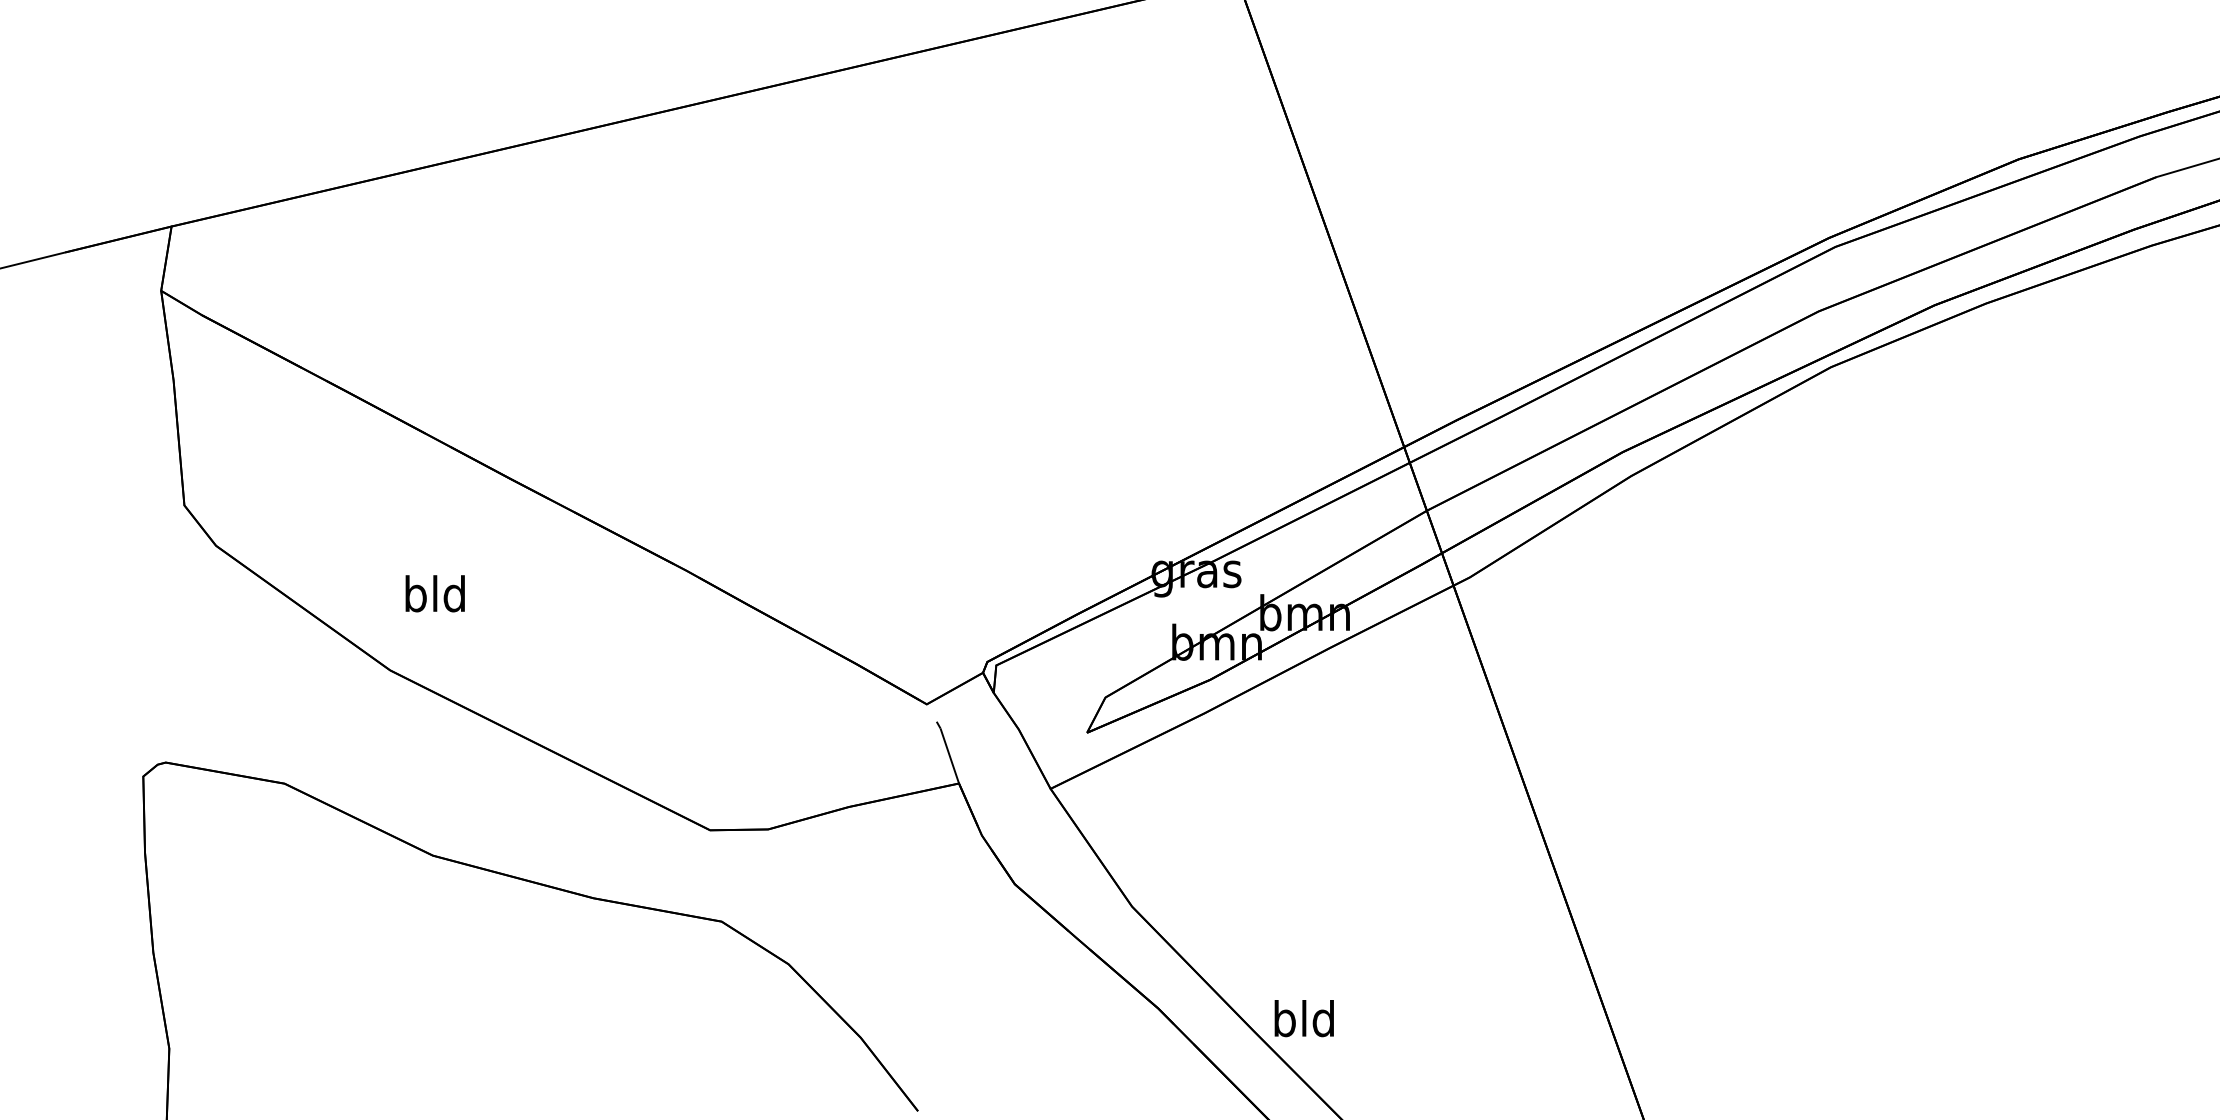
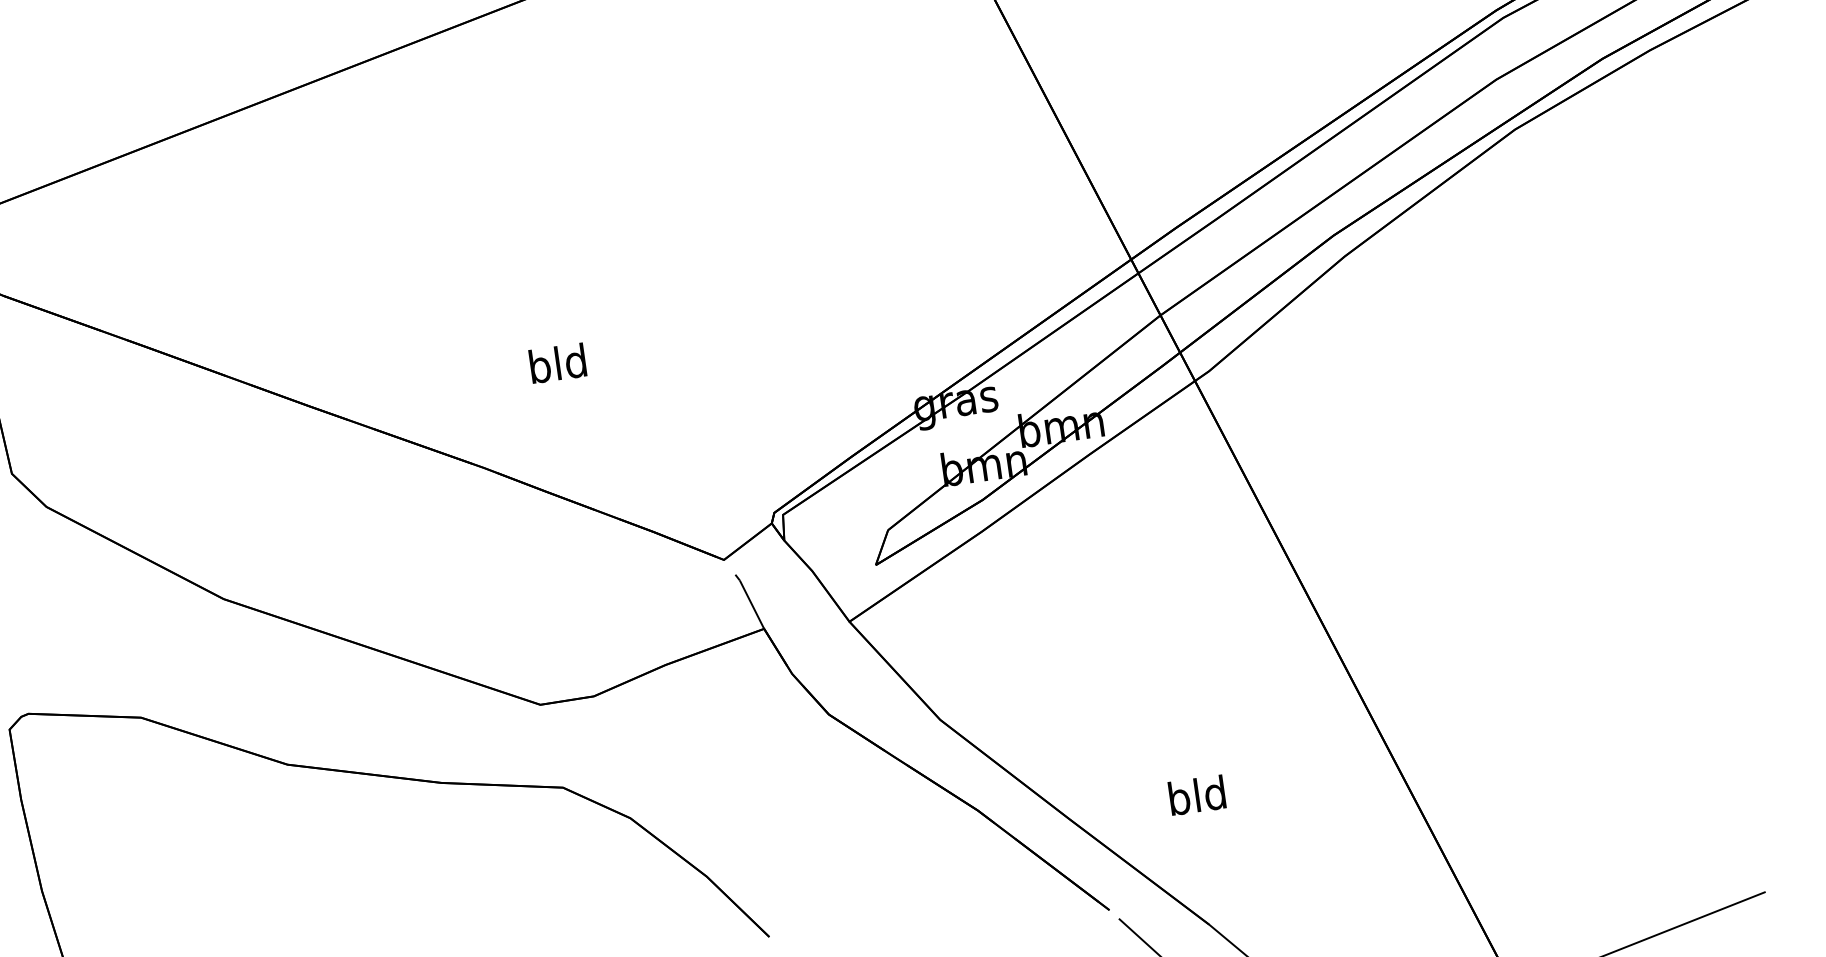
text: (434, 593) -> (557, 363), moved
text: (1303, 1018) -> (1196, 795), moved

